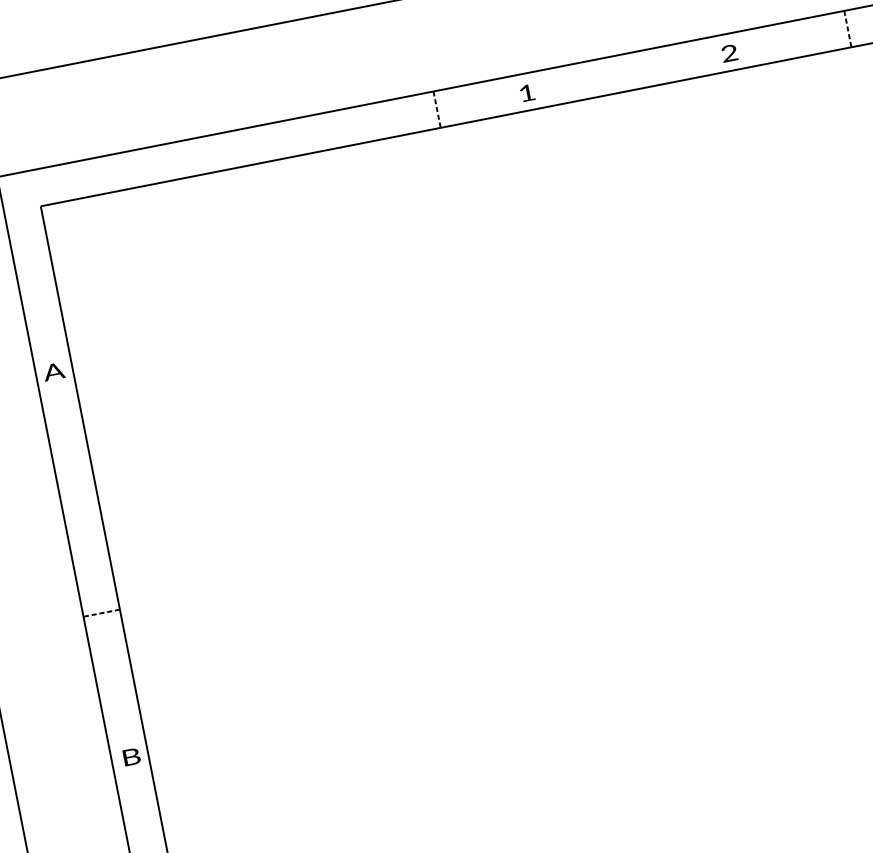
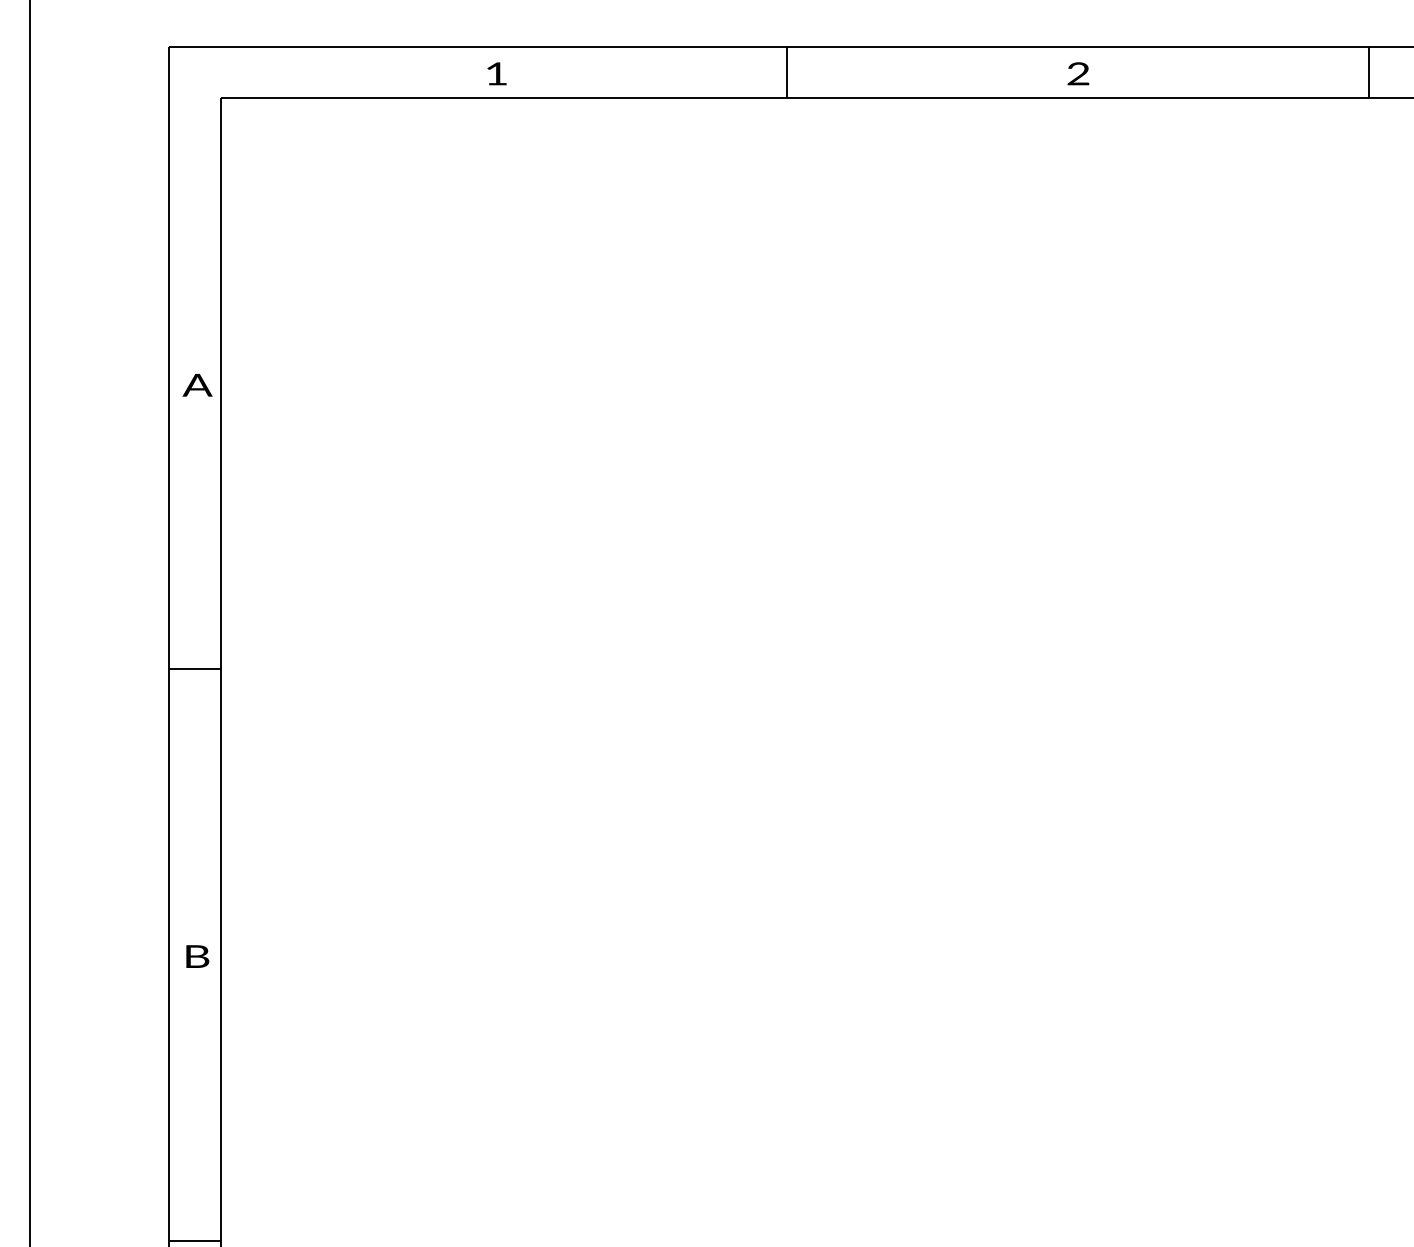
line: (848, 29) -> (1369, 72), dashed -> solid
text: (729, 53) -> (1078, 73), moved
text: (527, 92) -> (496, 73), moved
line: (437, 109) -> (787, 72), dashed -> solid
text: (53, 371) -> (197, 385), moved
line: (102, 613) -> (195, 669), dashed -> solid
text: (131, 756) -> (197, 956), moved

